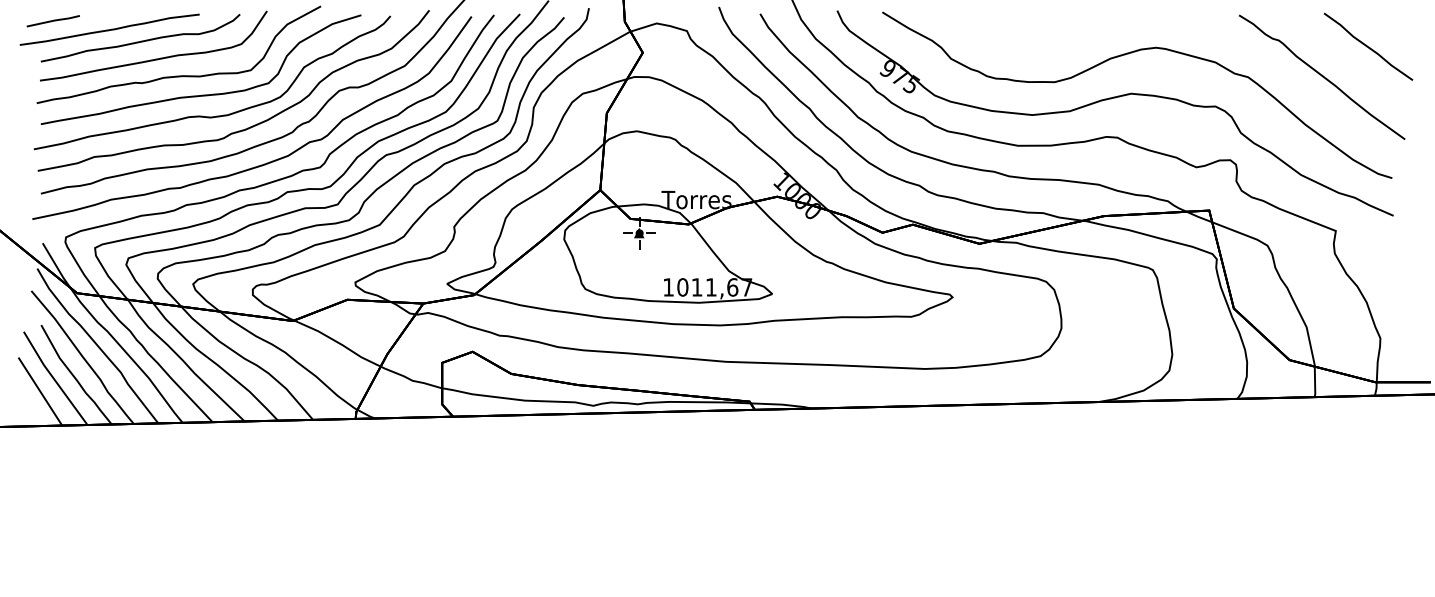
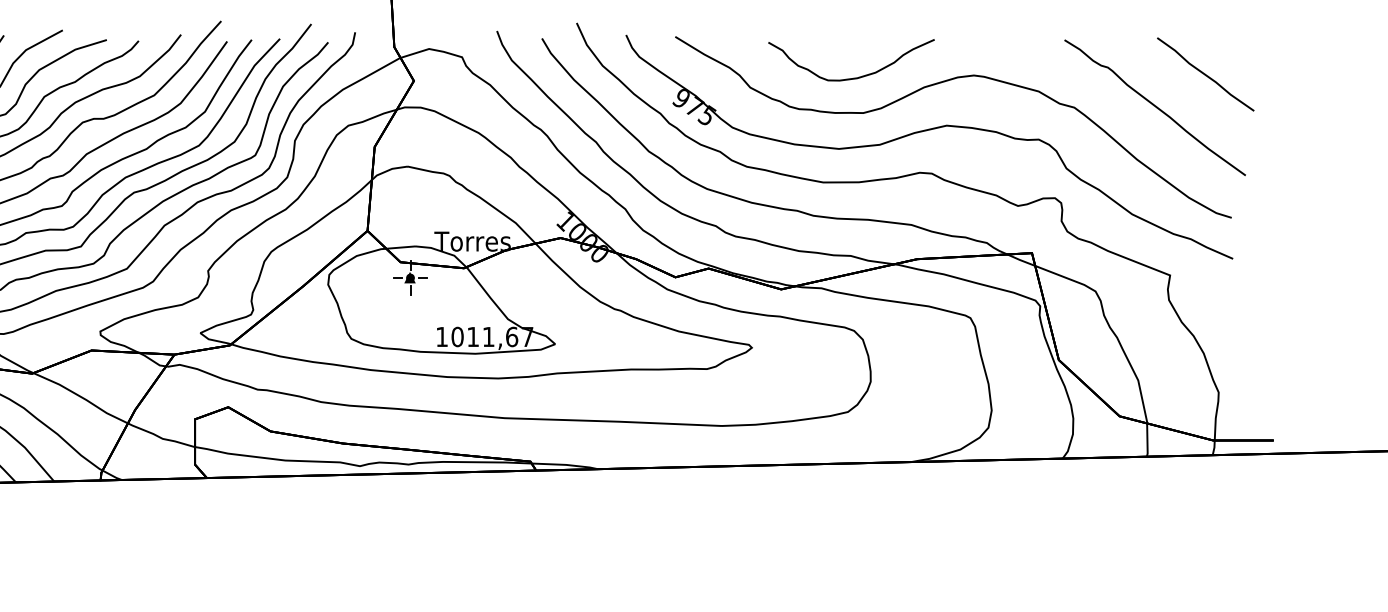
curve: (1045, 49) -> (853, 77), added

